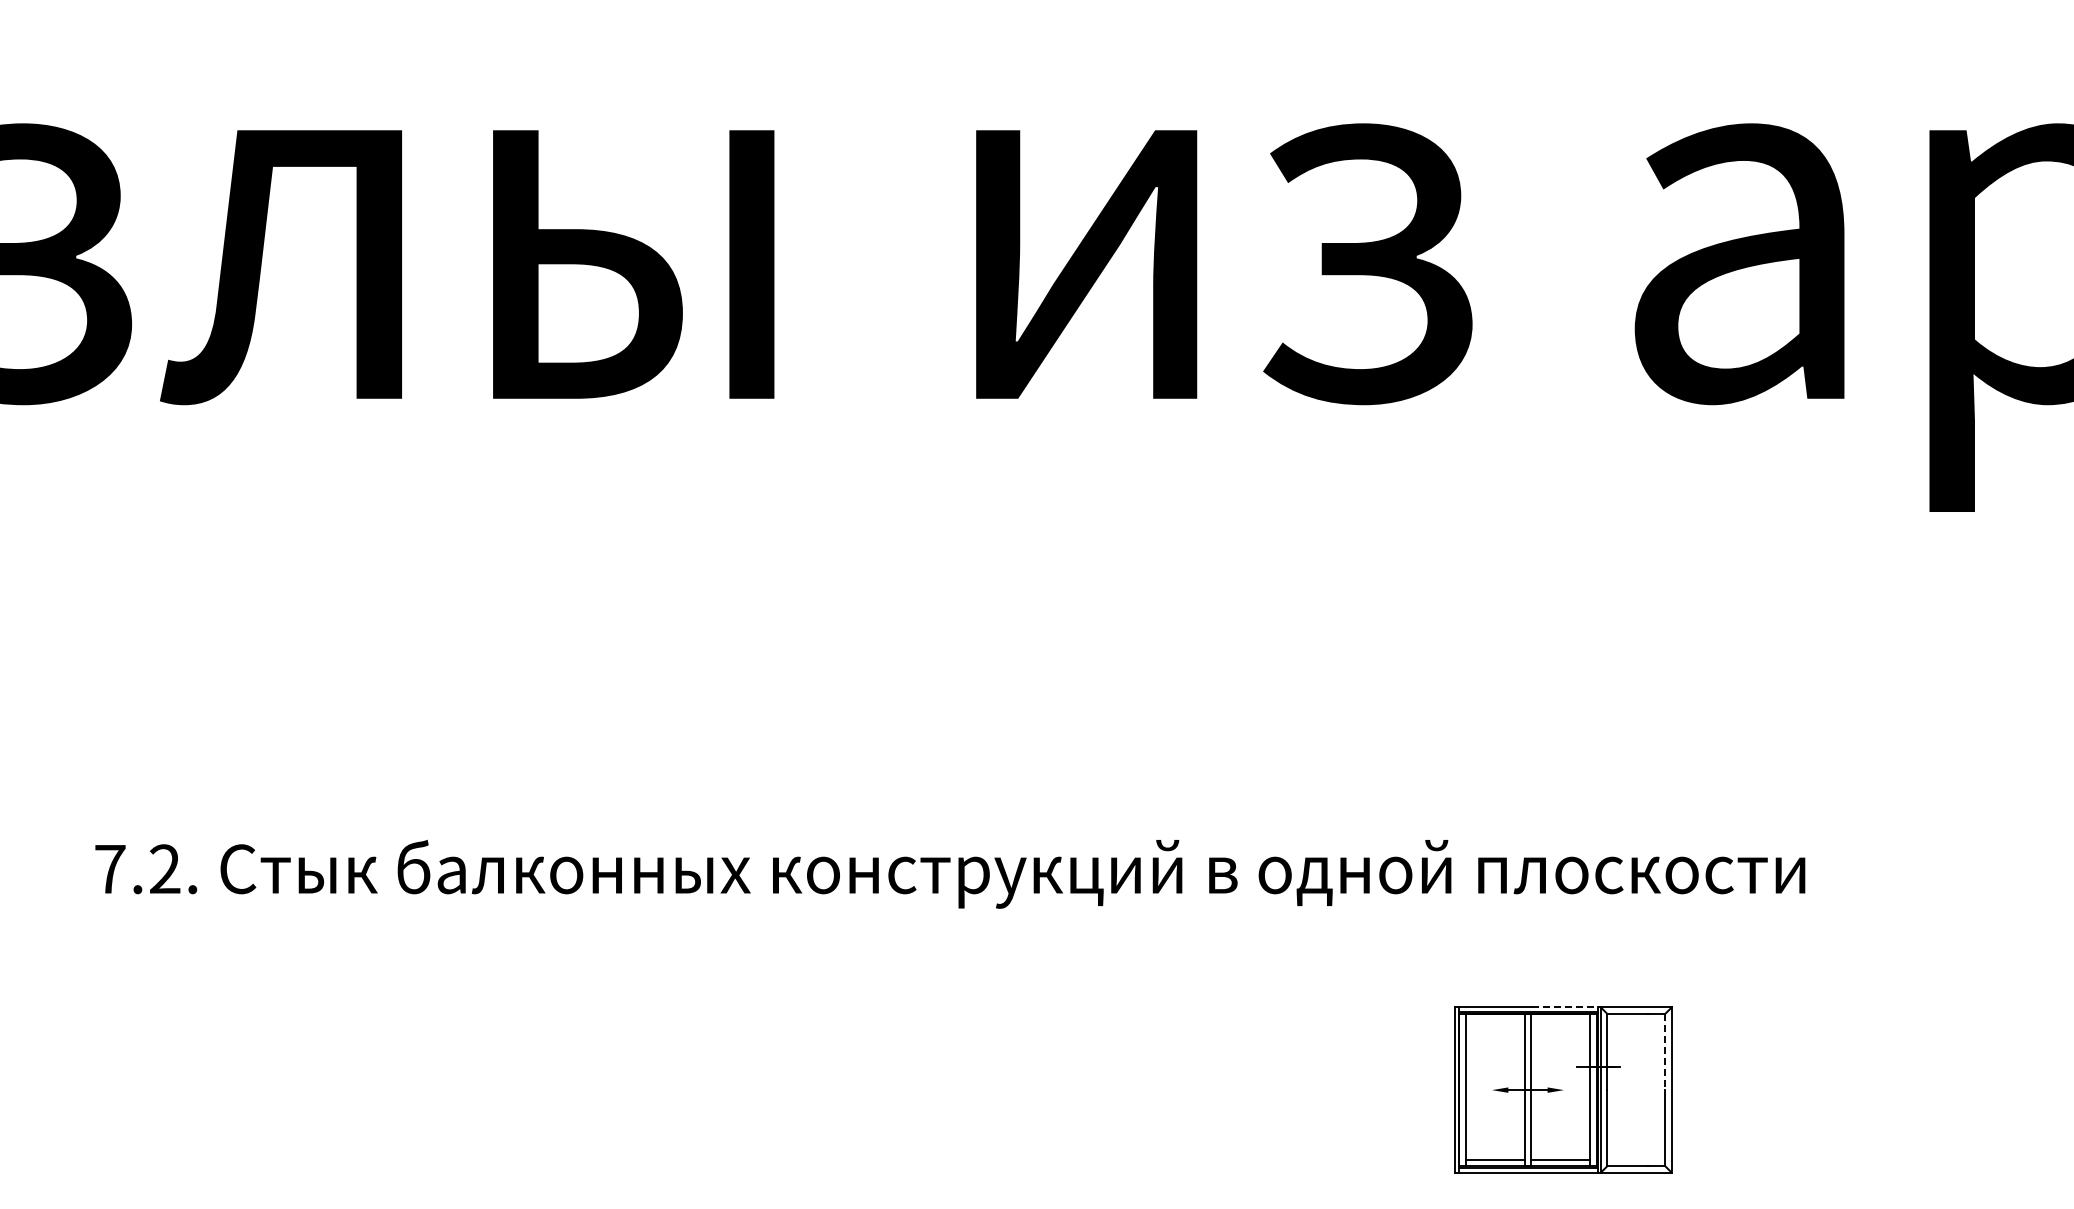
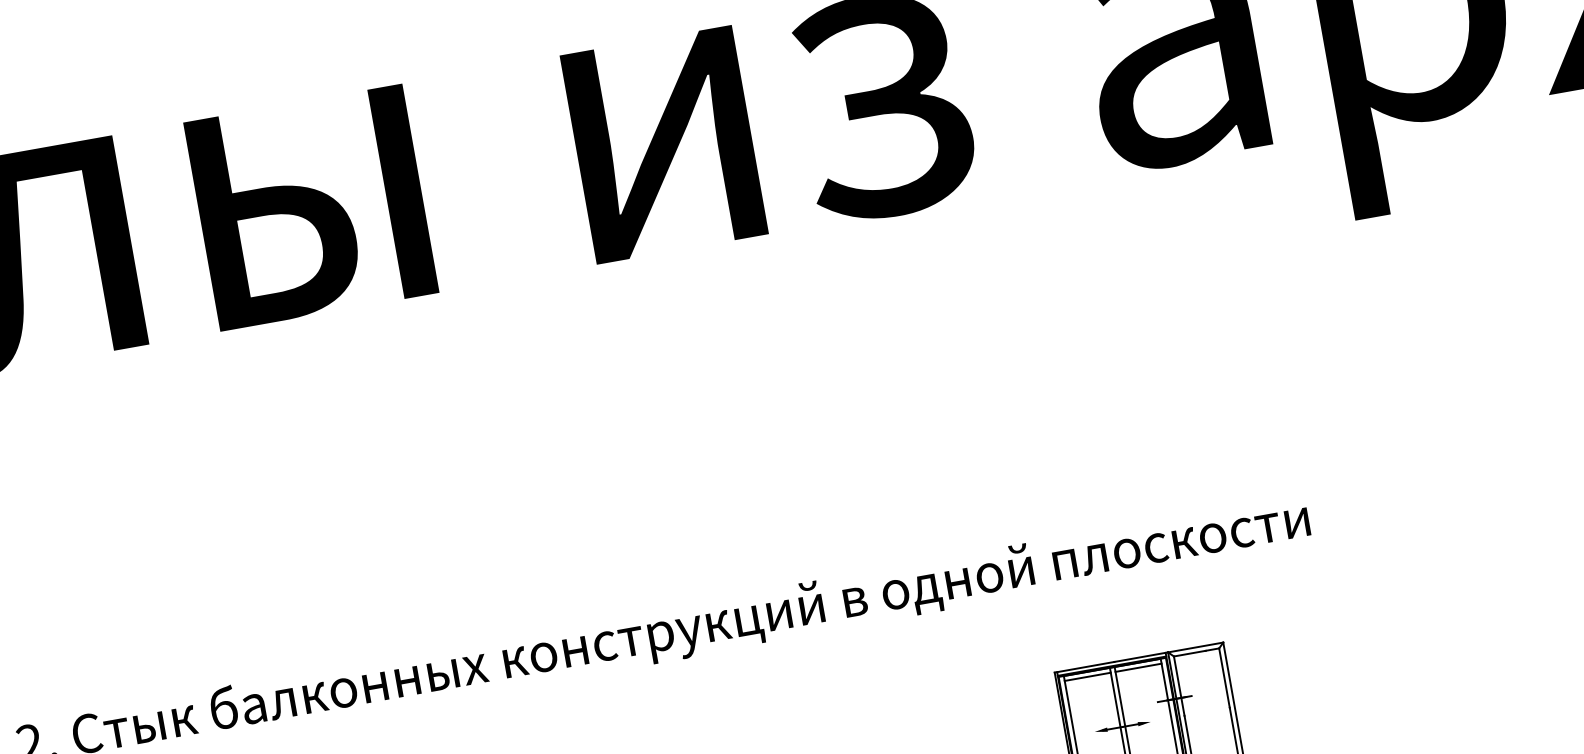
line: (1566, 1007) -> (1141, 657), dashed -> solid
line: (1495, 1020) -> (1087, 677), added
line: (1560, 1020) -> (1138, 668), added
line: (1665, 1052) -> (1224, 678), dashed -> solid

